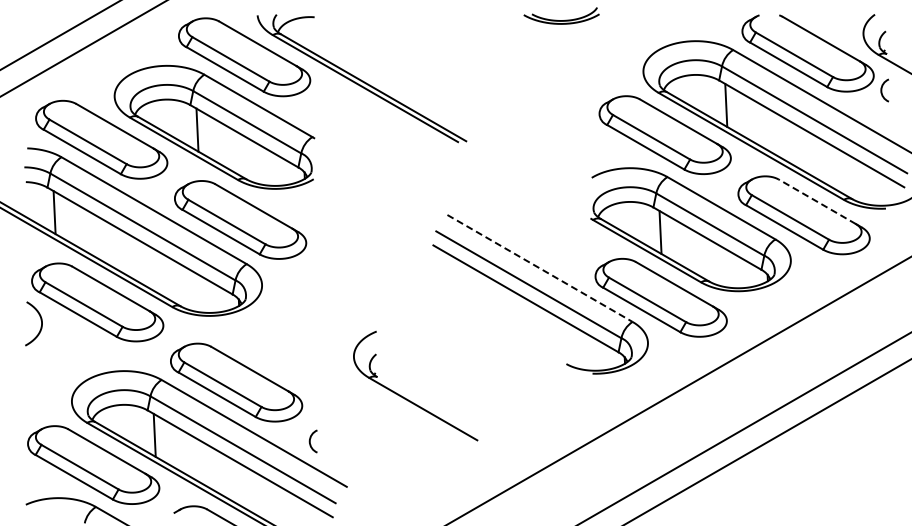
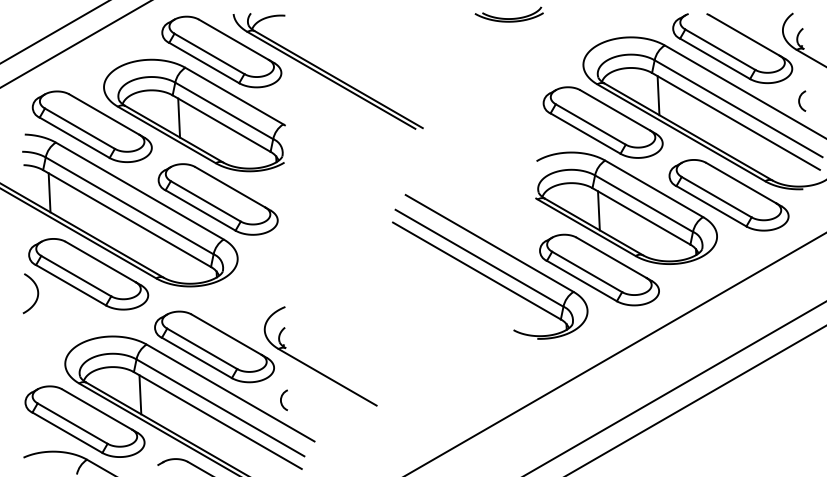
arc: (882, 90) -> (800, 101), moved
line: (817, 201) -> (741, 182), dashed -> solid
line: (540, 268) -> (490, 243), dashed -> solid
part: (407, 398) -> (313, 367), moved

